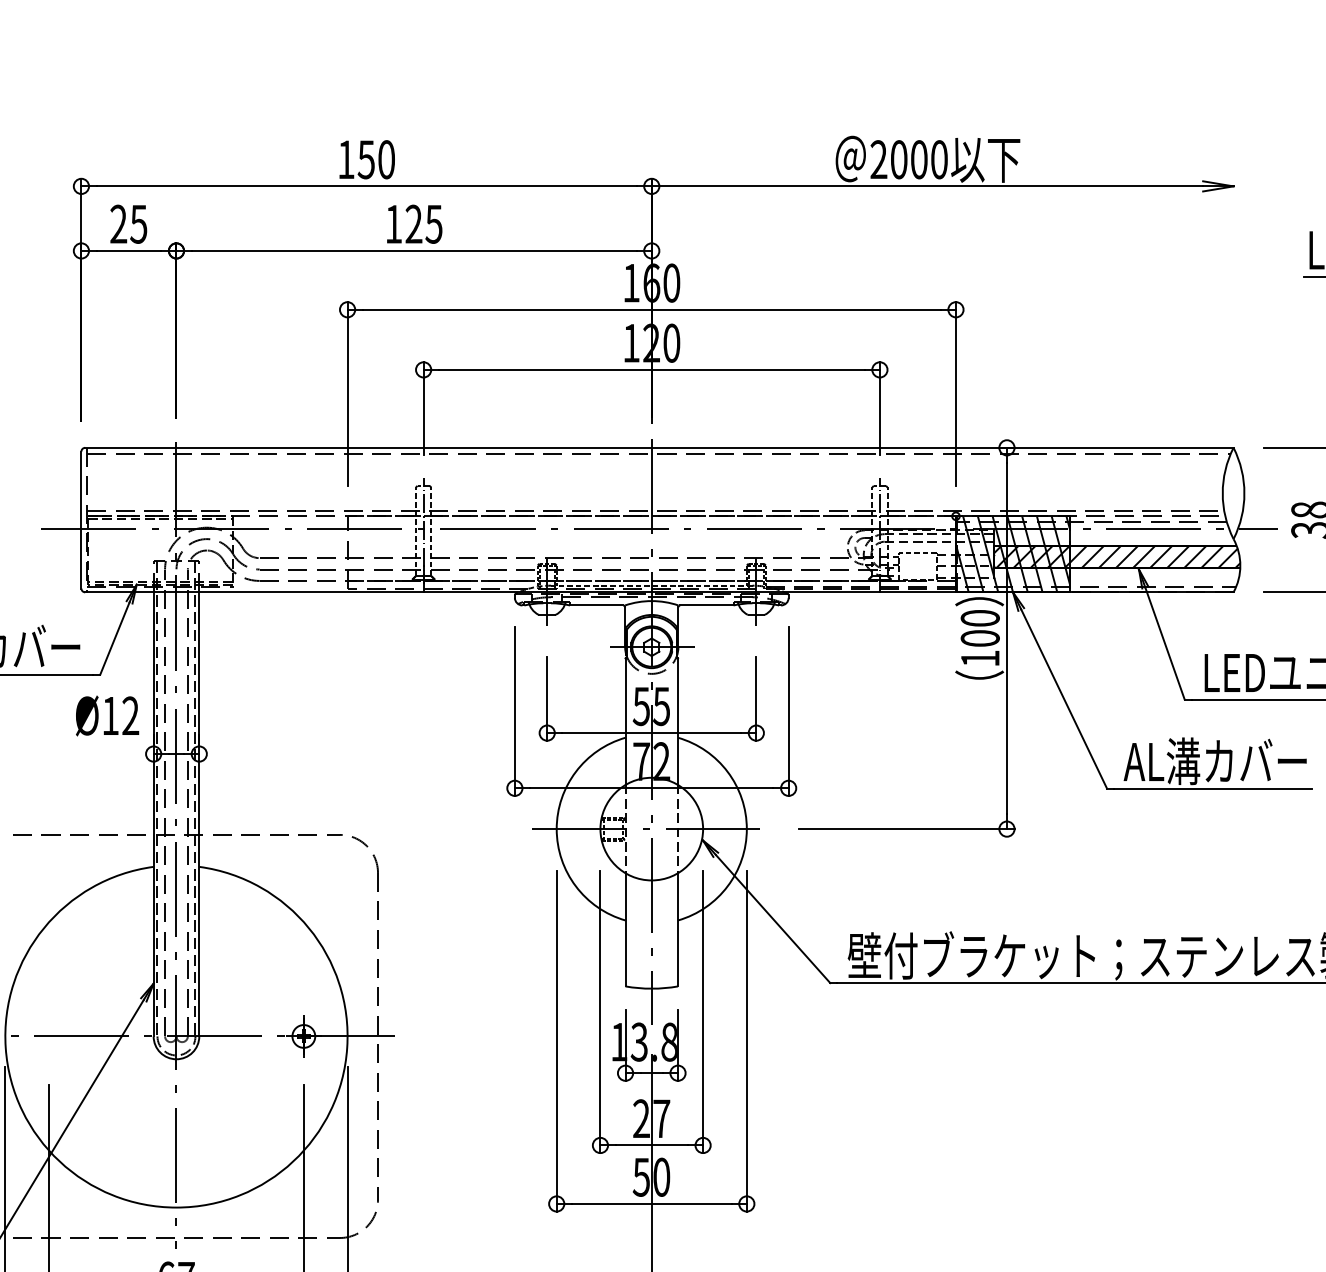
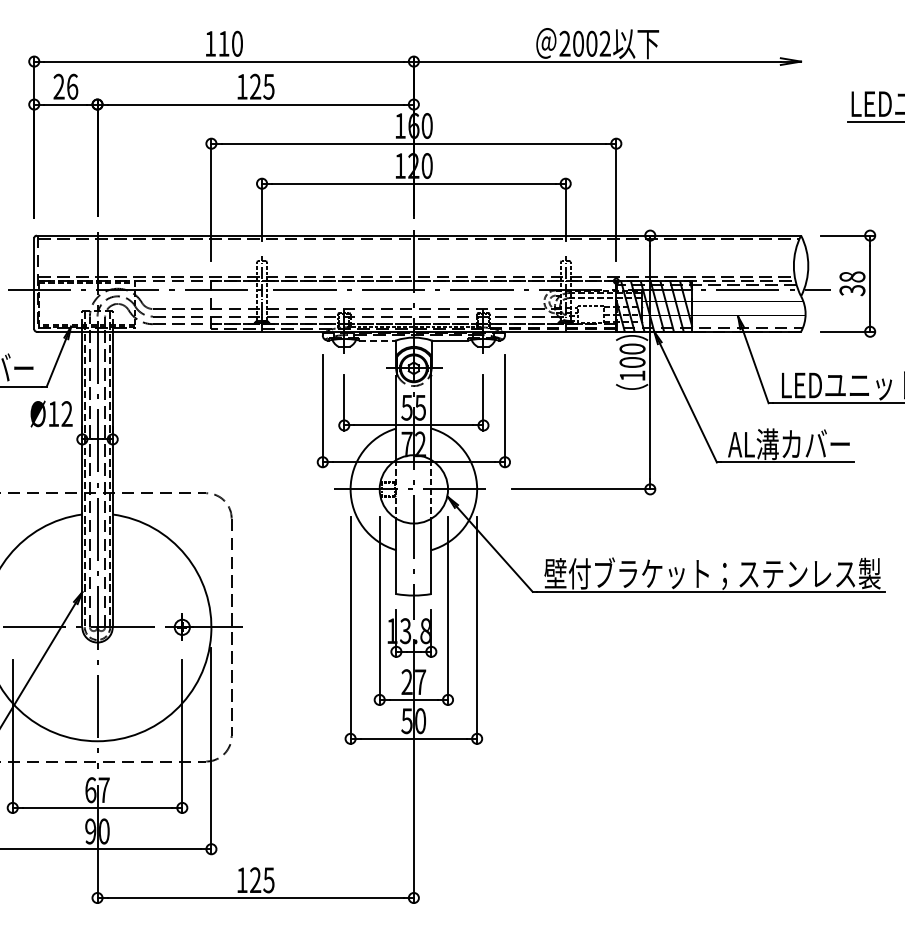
text: (365, 159) -> (223, 43), 150 -> 110
text: (938, 159) -> (604, 43), 2000 -> 2002
text: (138, 223) -> (72, 86), 25 -> 26
hatch: (1116, 557) -> (723, 308), removed
line: (597, 605) -> (377, 340), solid -> dashed

